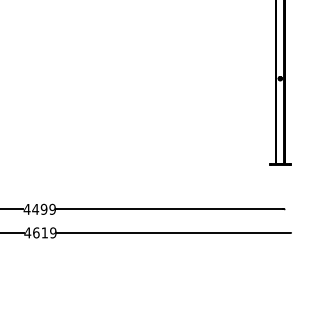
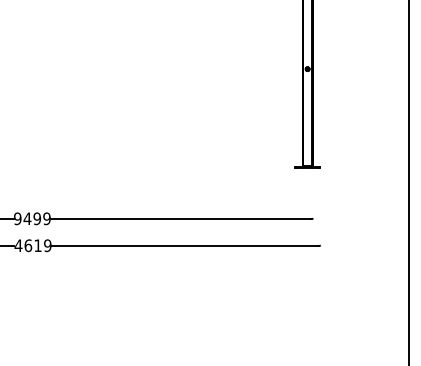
text: (26, 209) -> (17, 218), 4499 -> 9499

